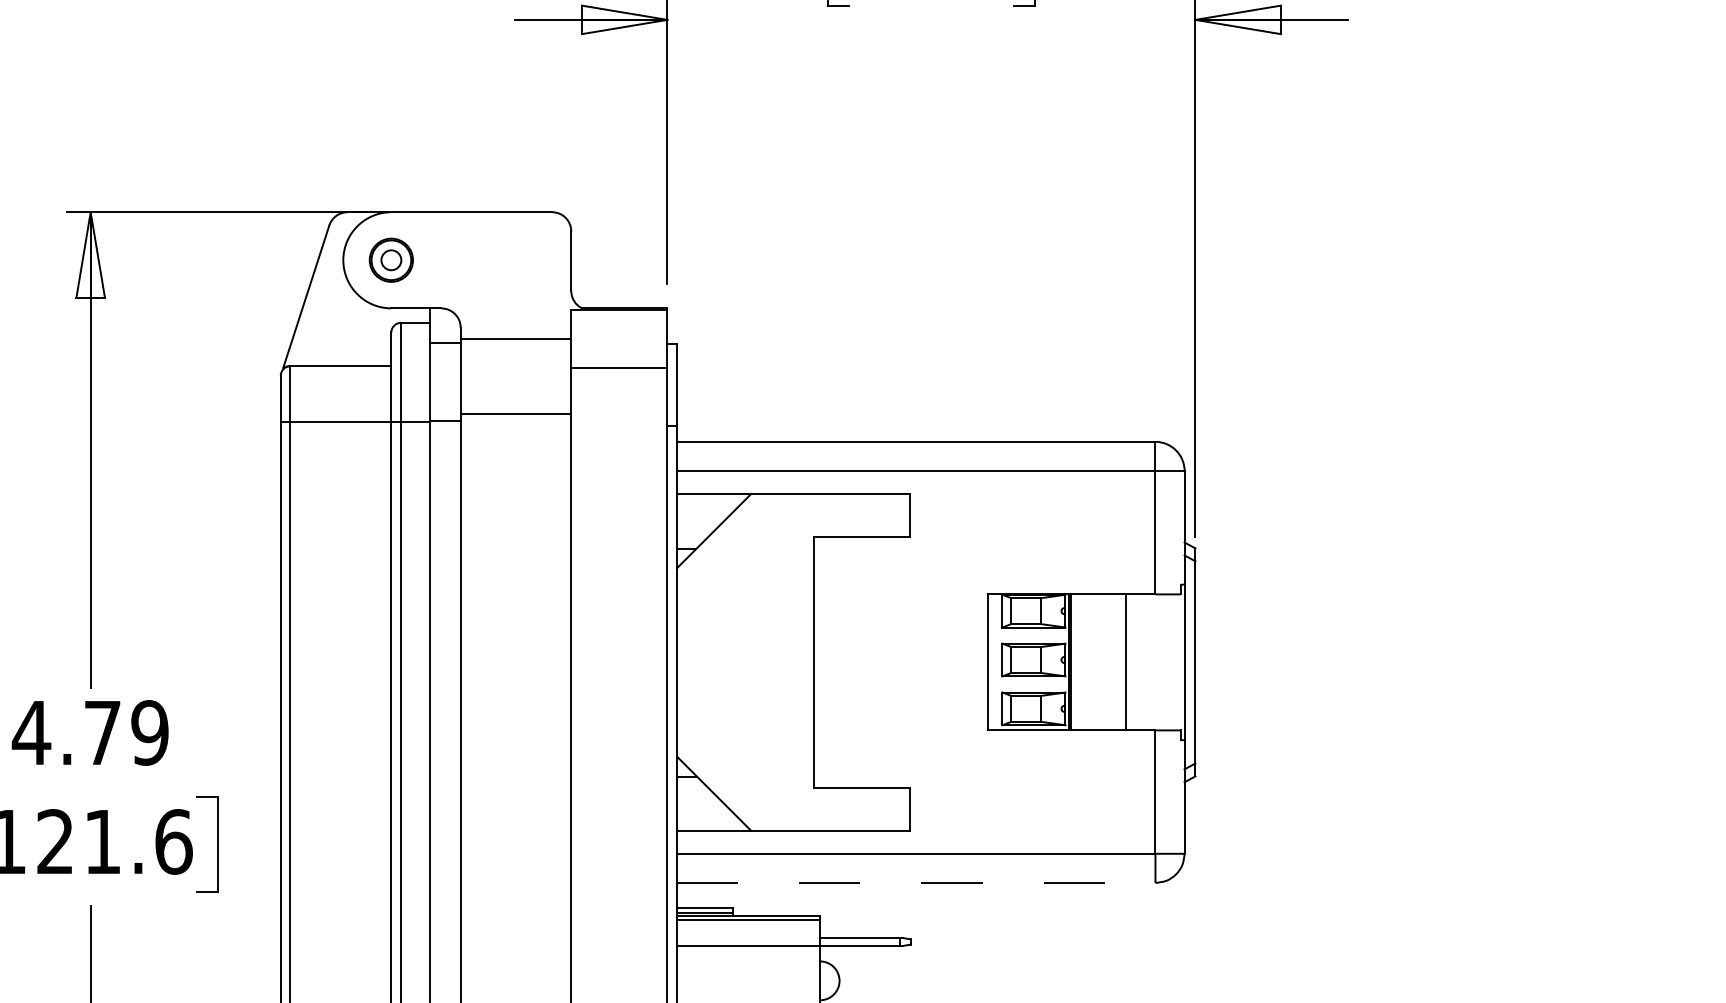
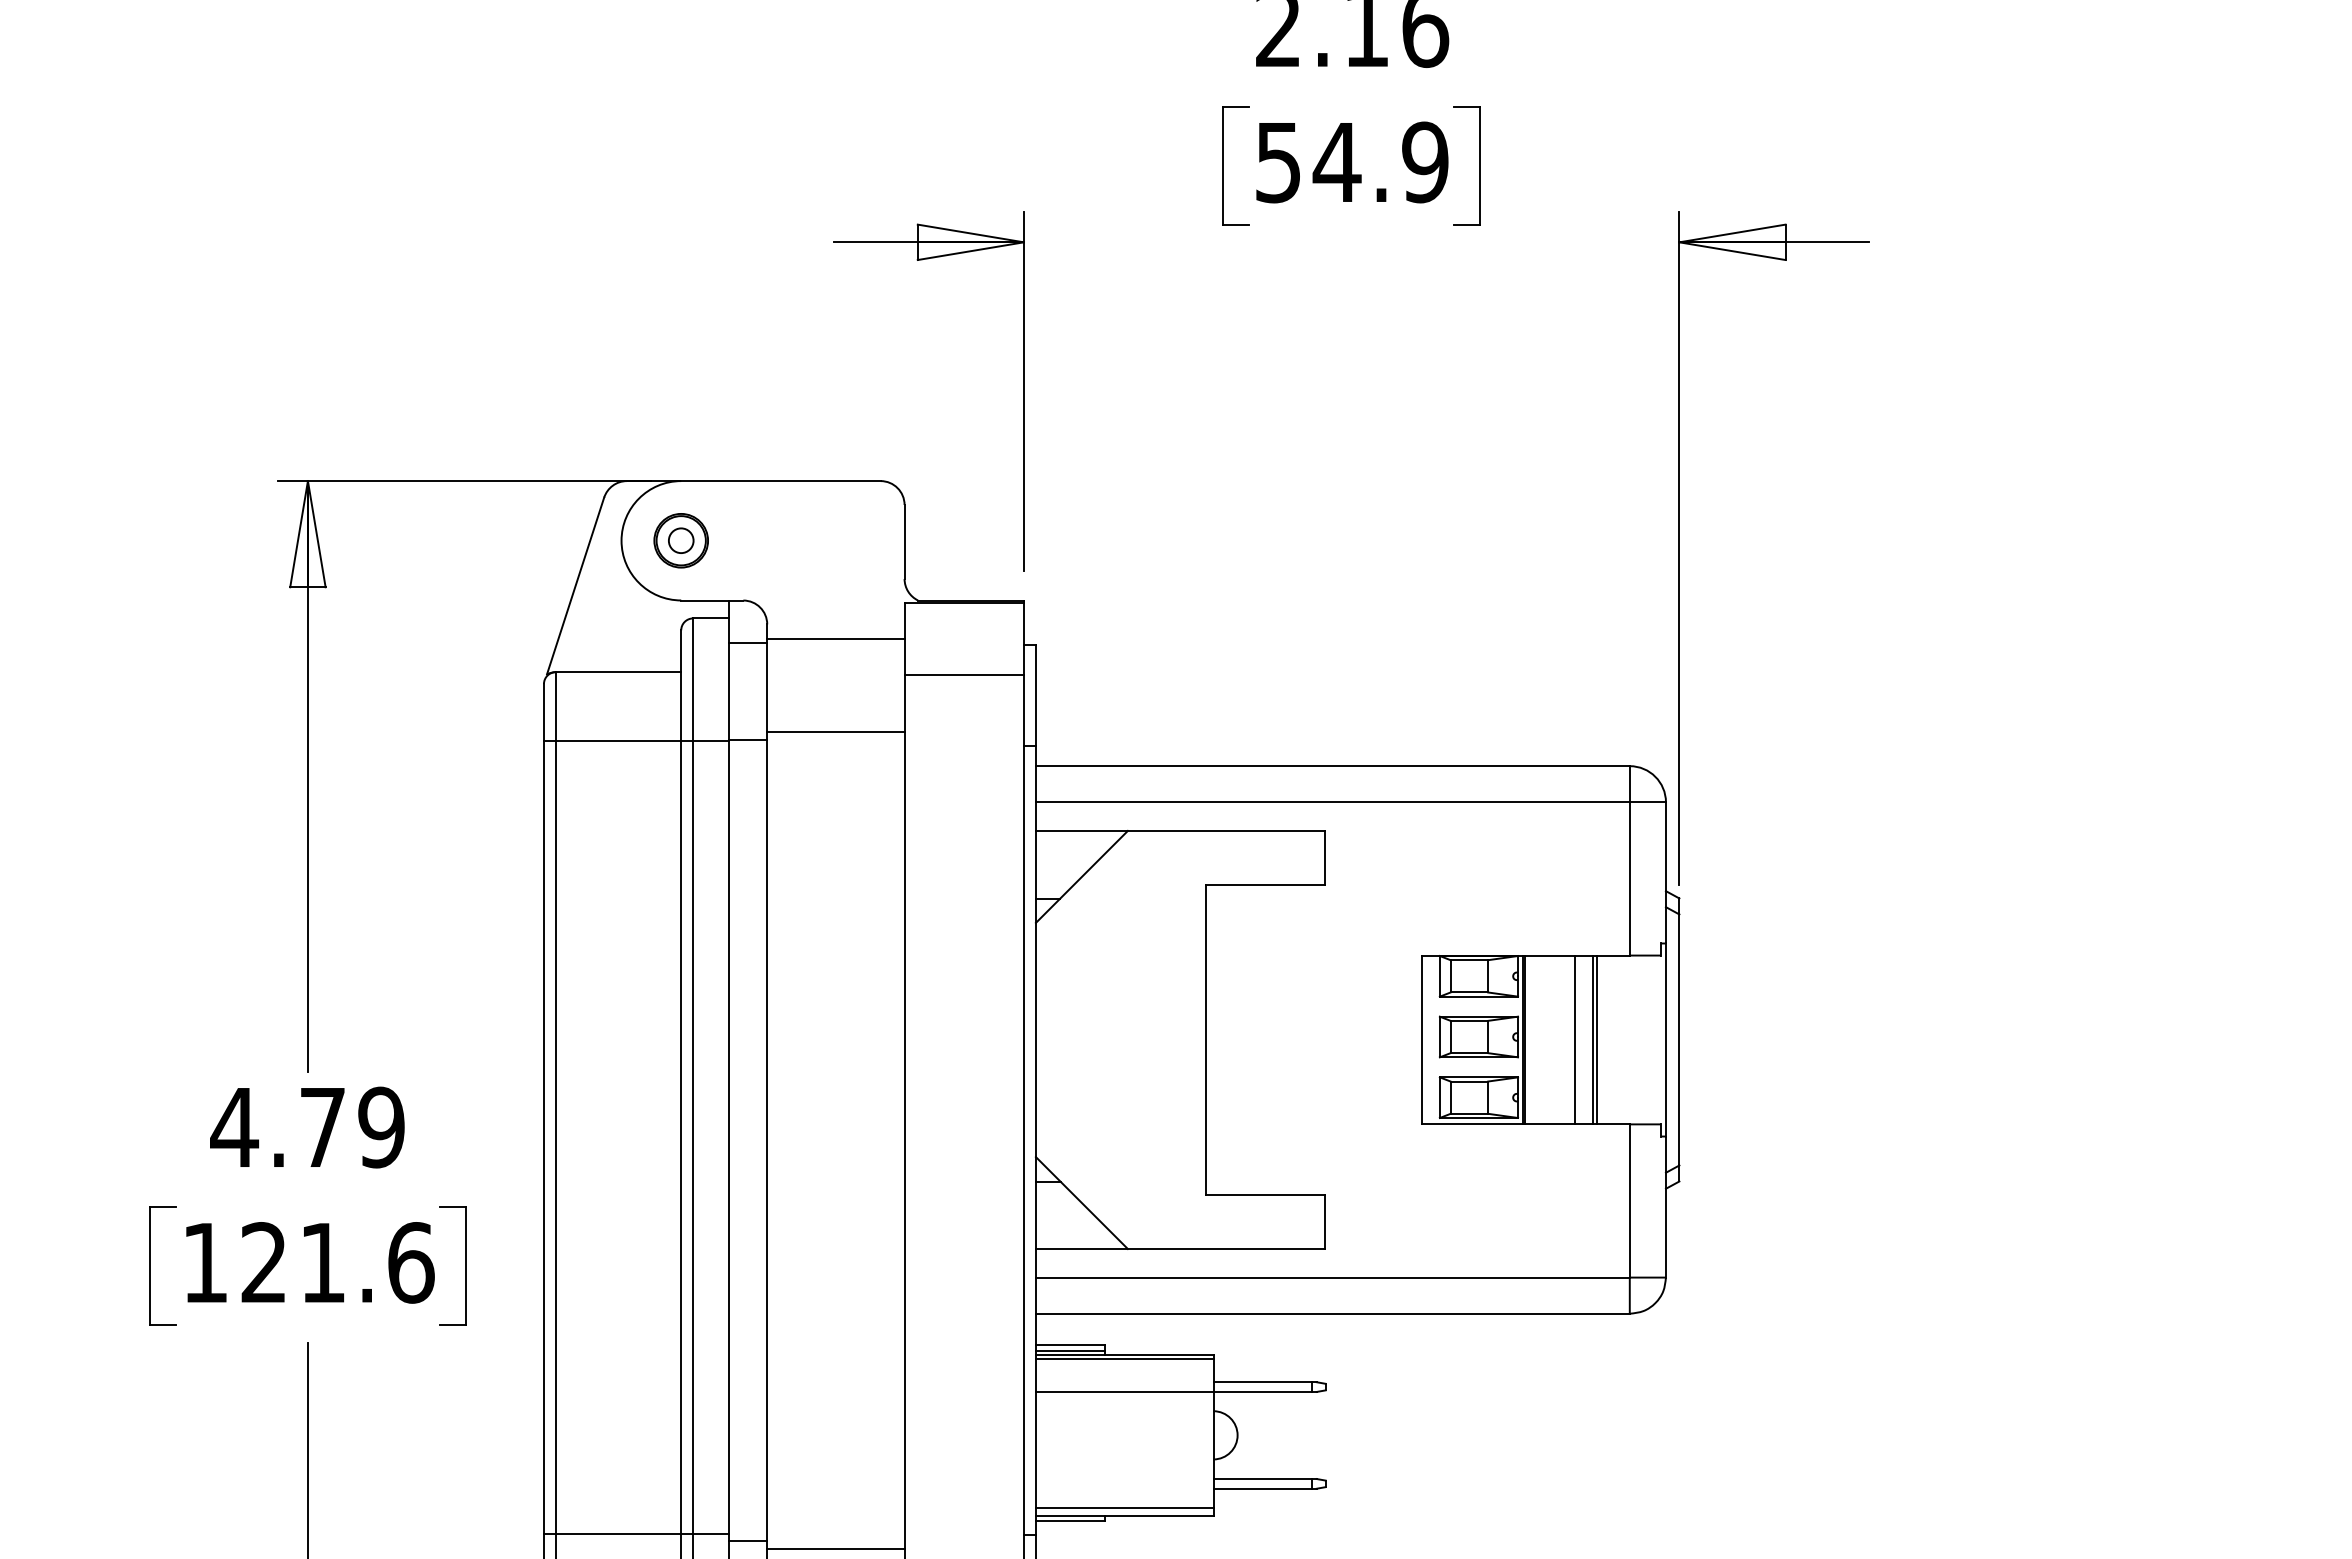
line: (1110, 662) -> (1574, 1039), added
line: (1128, 662) -> (1596, 1039), added
line: (915, 882) -> (1332, 1313), dashed -> solid

